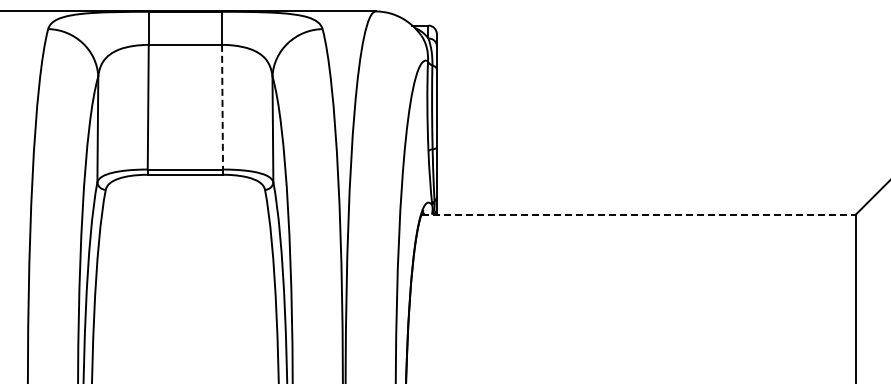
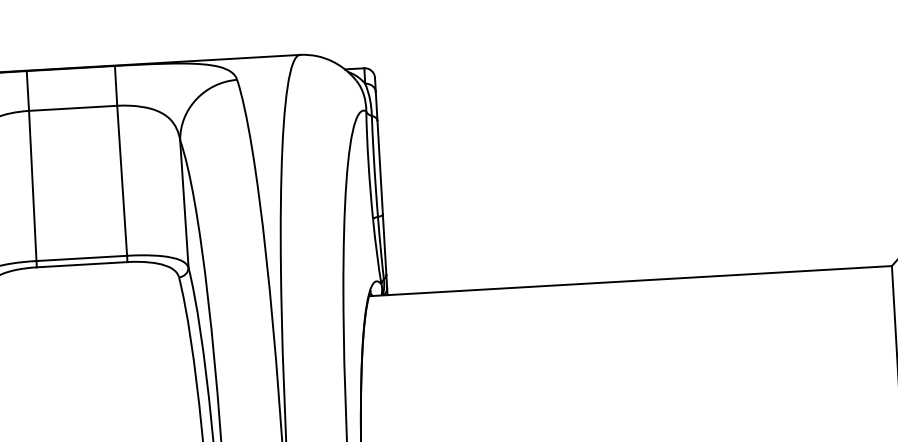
line: (222, 107) -> (122, 181), dashed -> solid
line: (639, 214) -> (631, 281), dashed -> solid

